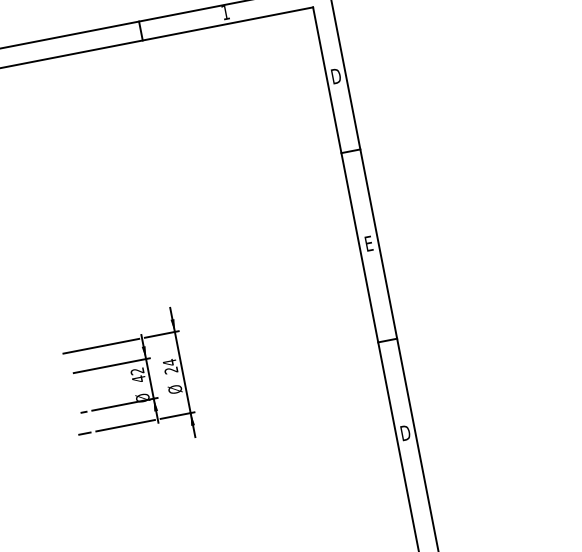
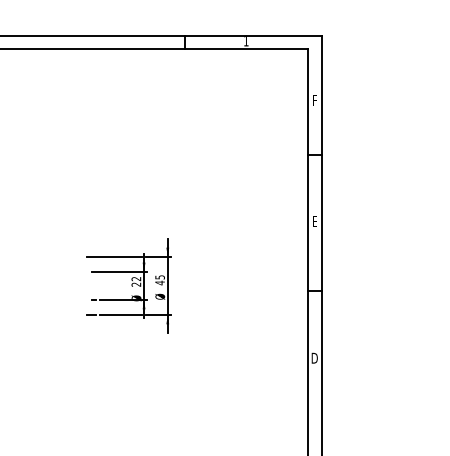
text: (335, 76) -> (314, 100), D -> F
text: (169, 367) -> (159, 280), 24 -> 45
text: (139, 378) -> (136, 284), 42 -> 22

